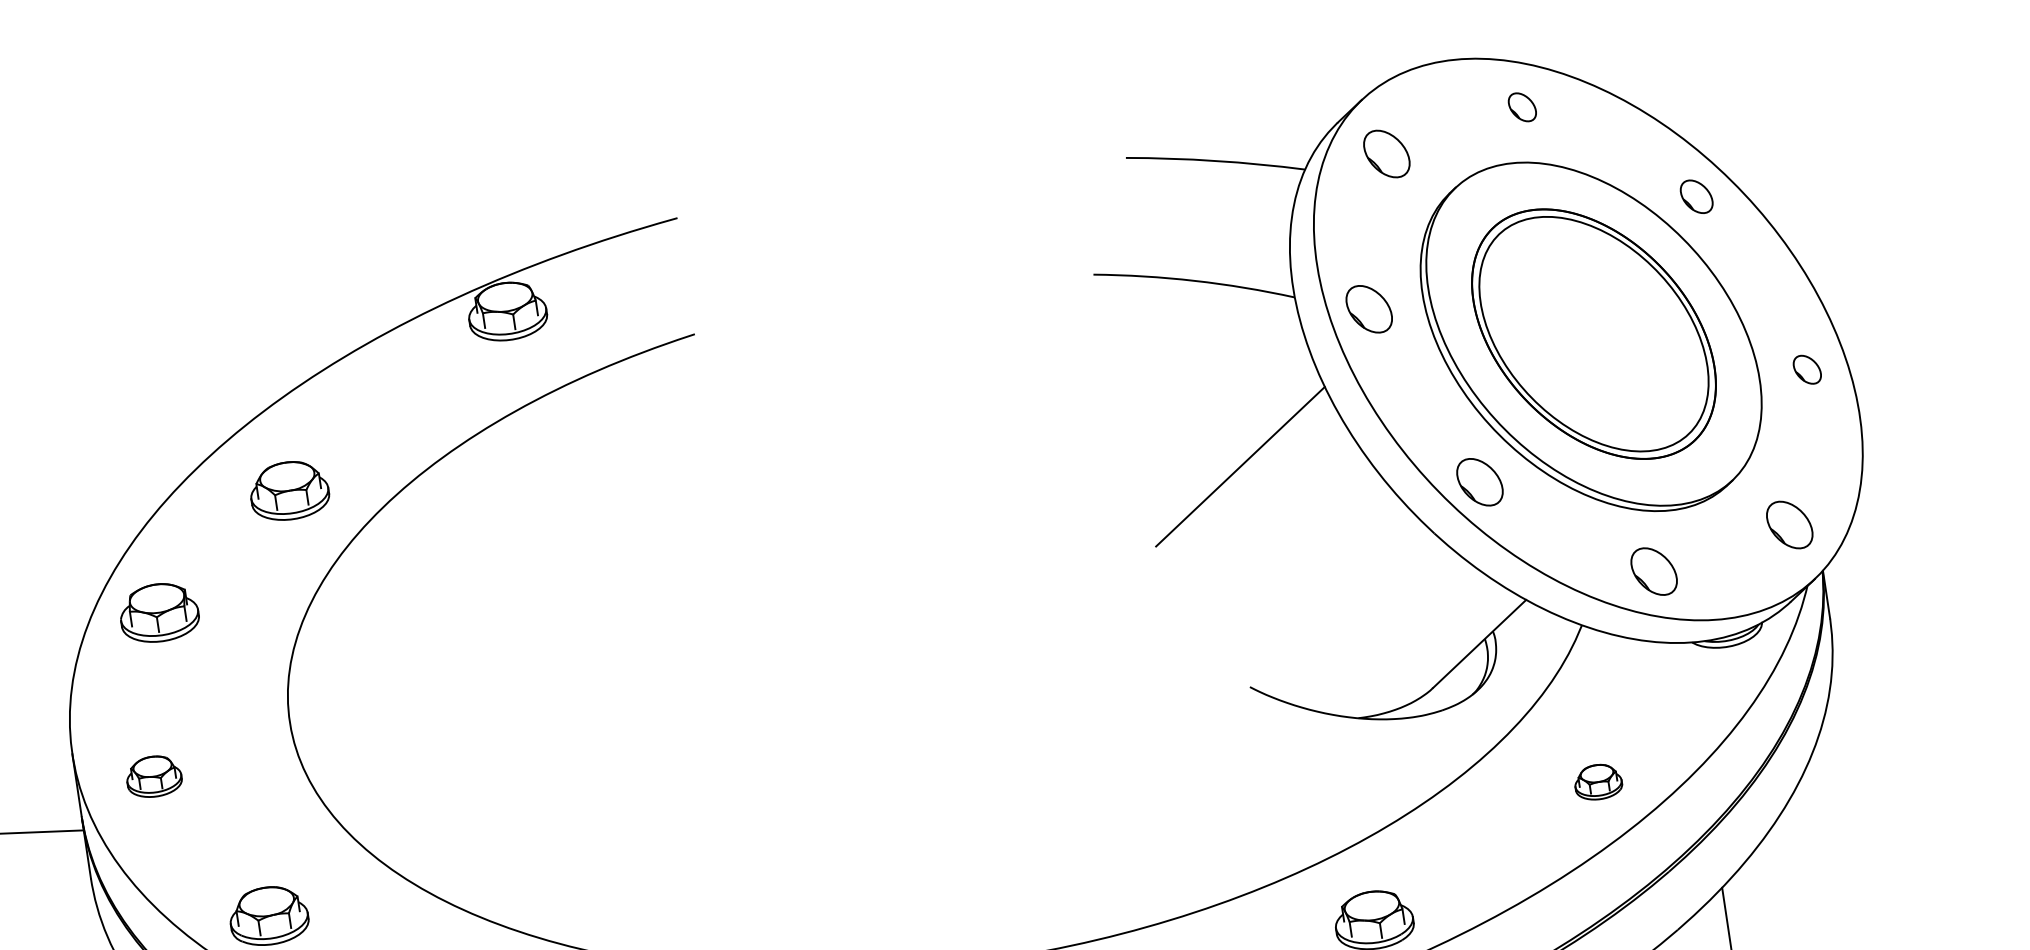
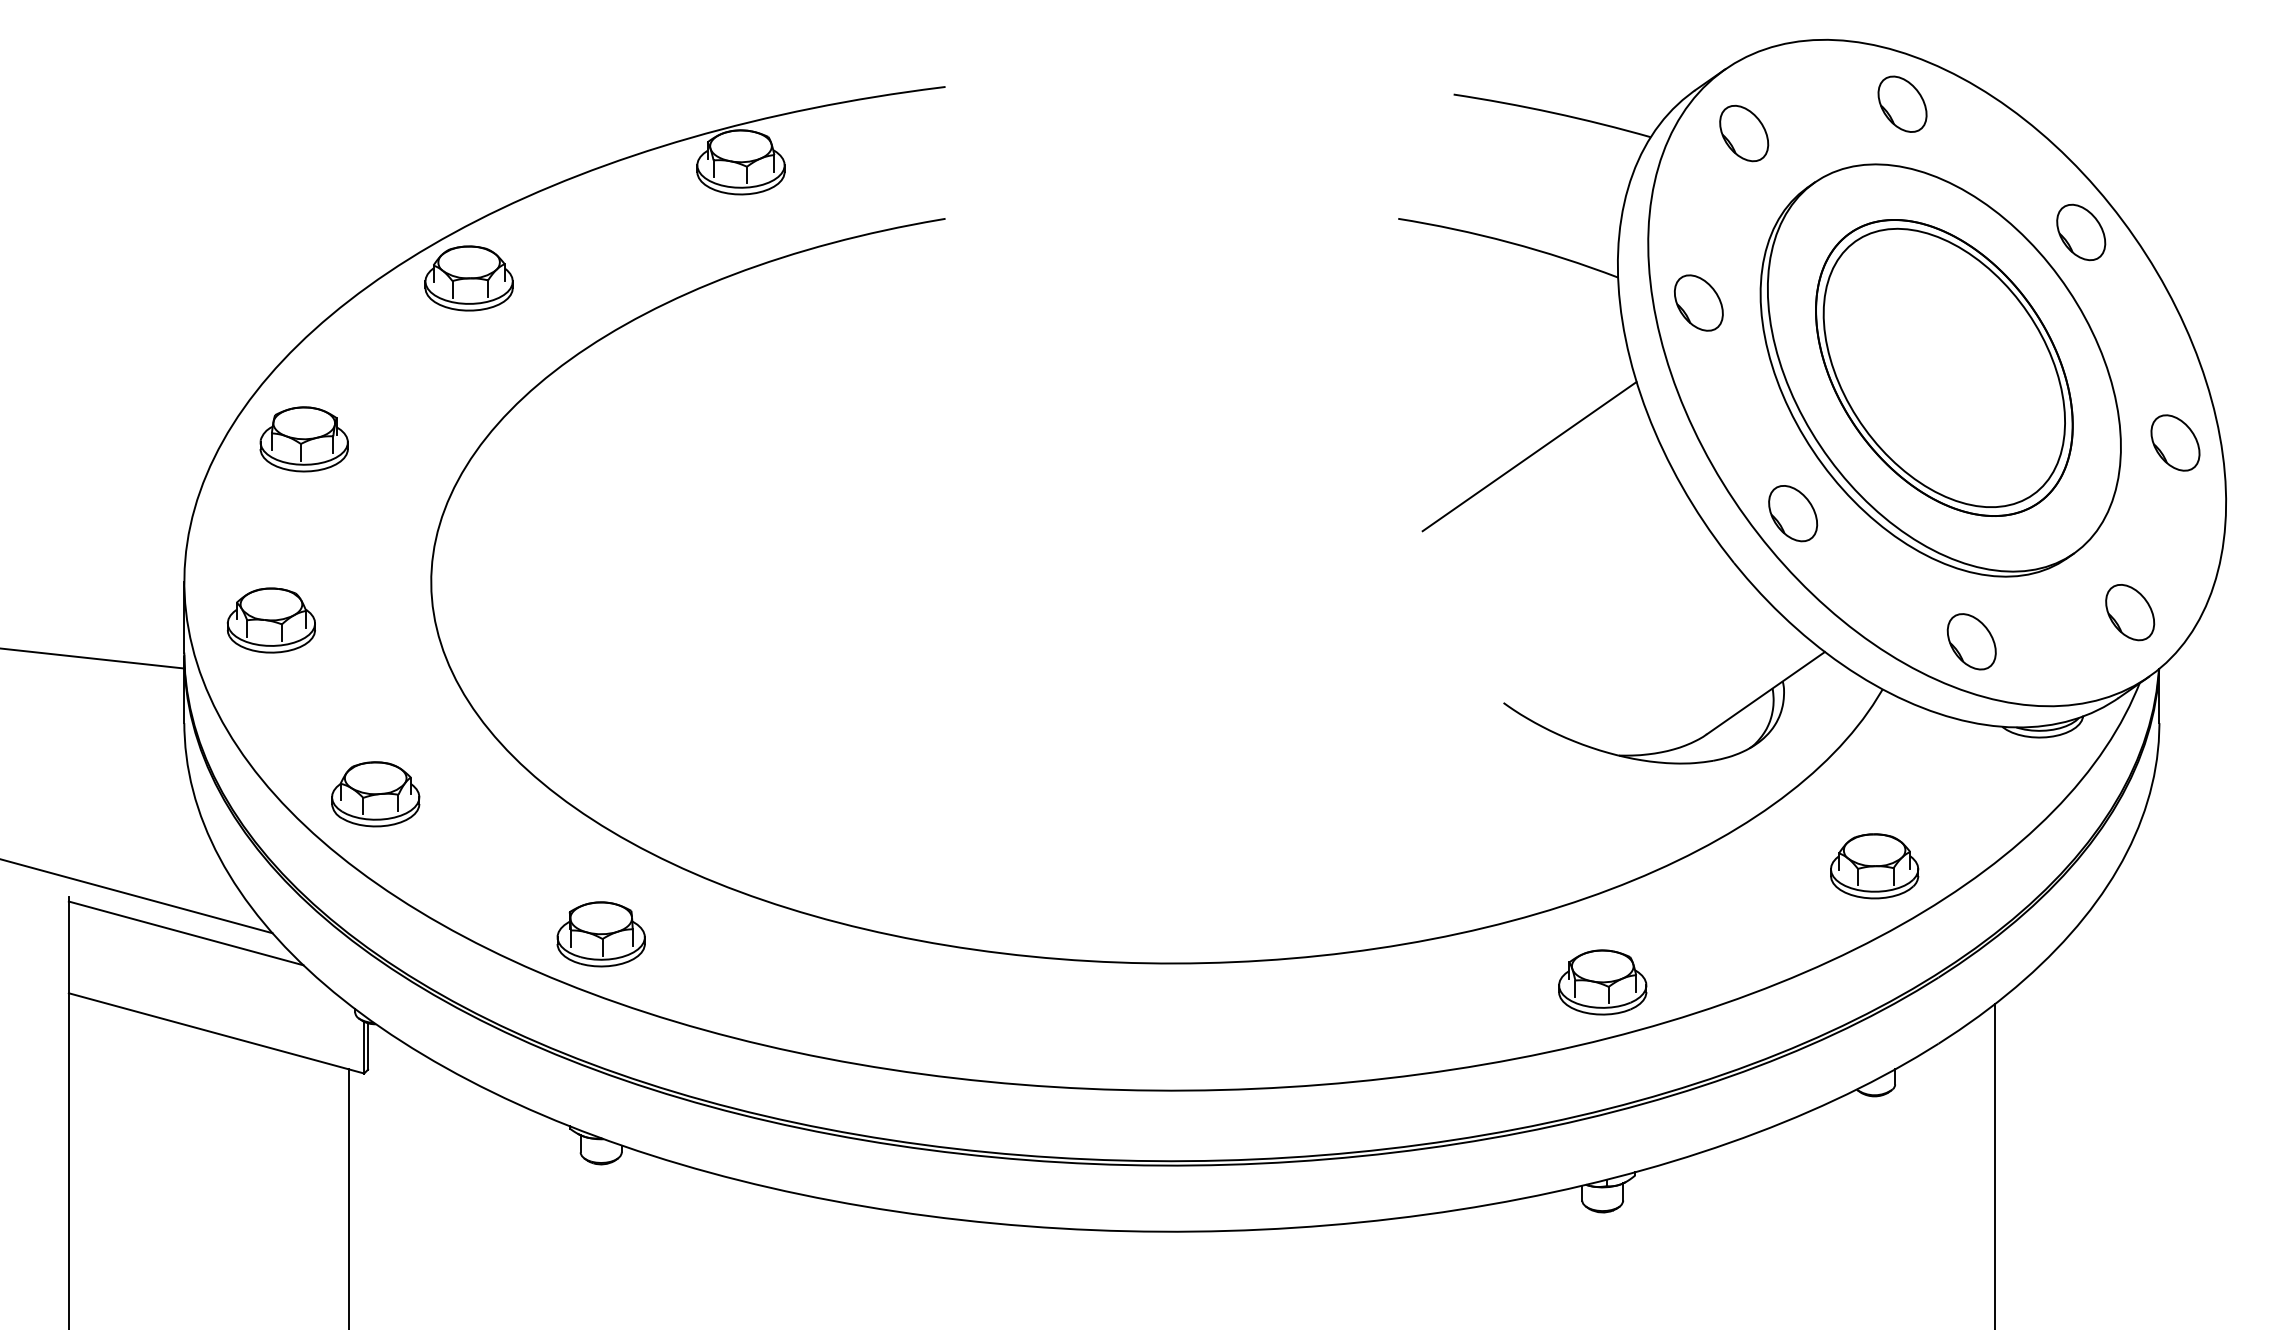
part: (1522, 106) -> (1902, 103), size x1.67
part: (1696, 196) -> (2081, 232), size x1.43
part: (1807, 369) -> (2175, 442), size x1.67
part: (288, 490) -> (468, 278), moved
part: (153, 776) -> (270, 620), size x1.43
part: (1598, 782) -> (1874, 866), size x1.67

